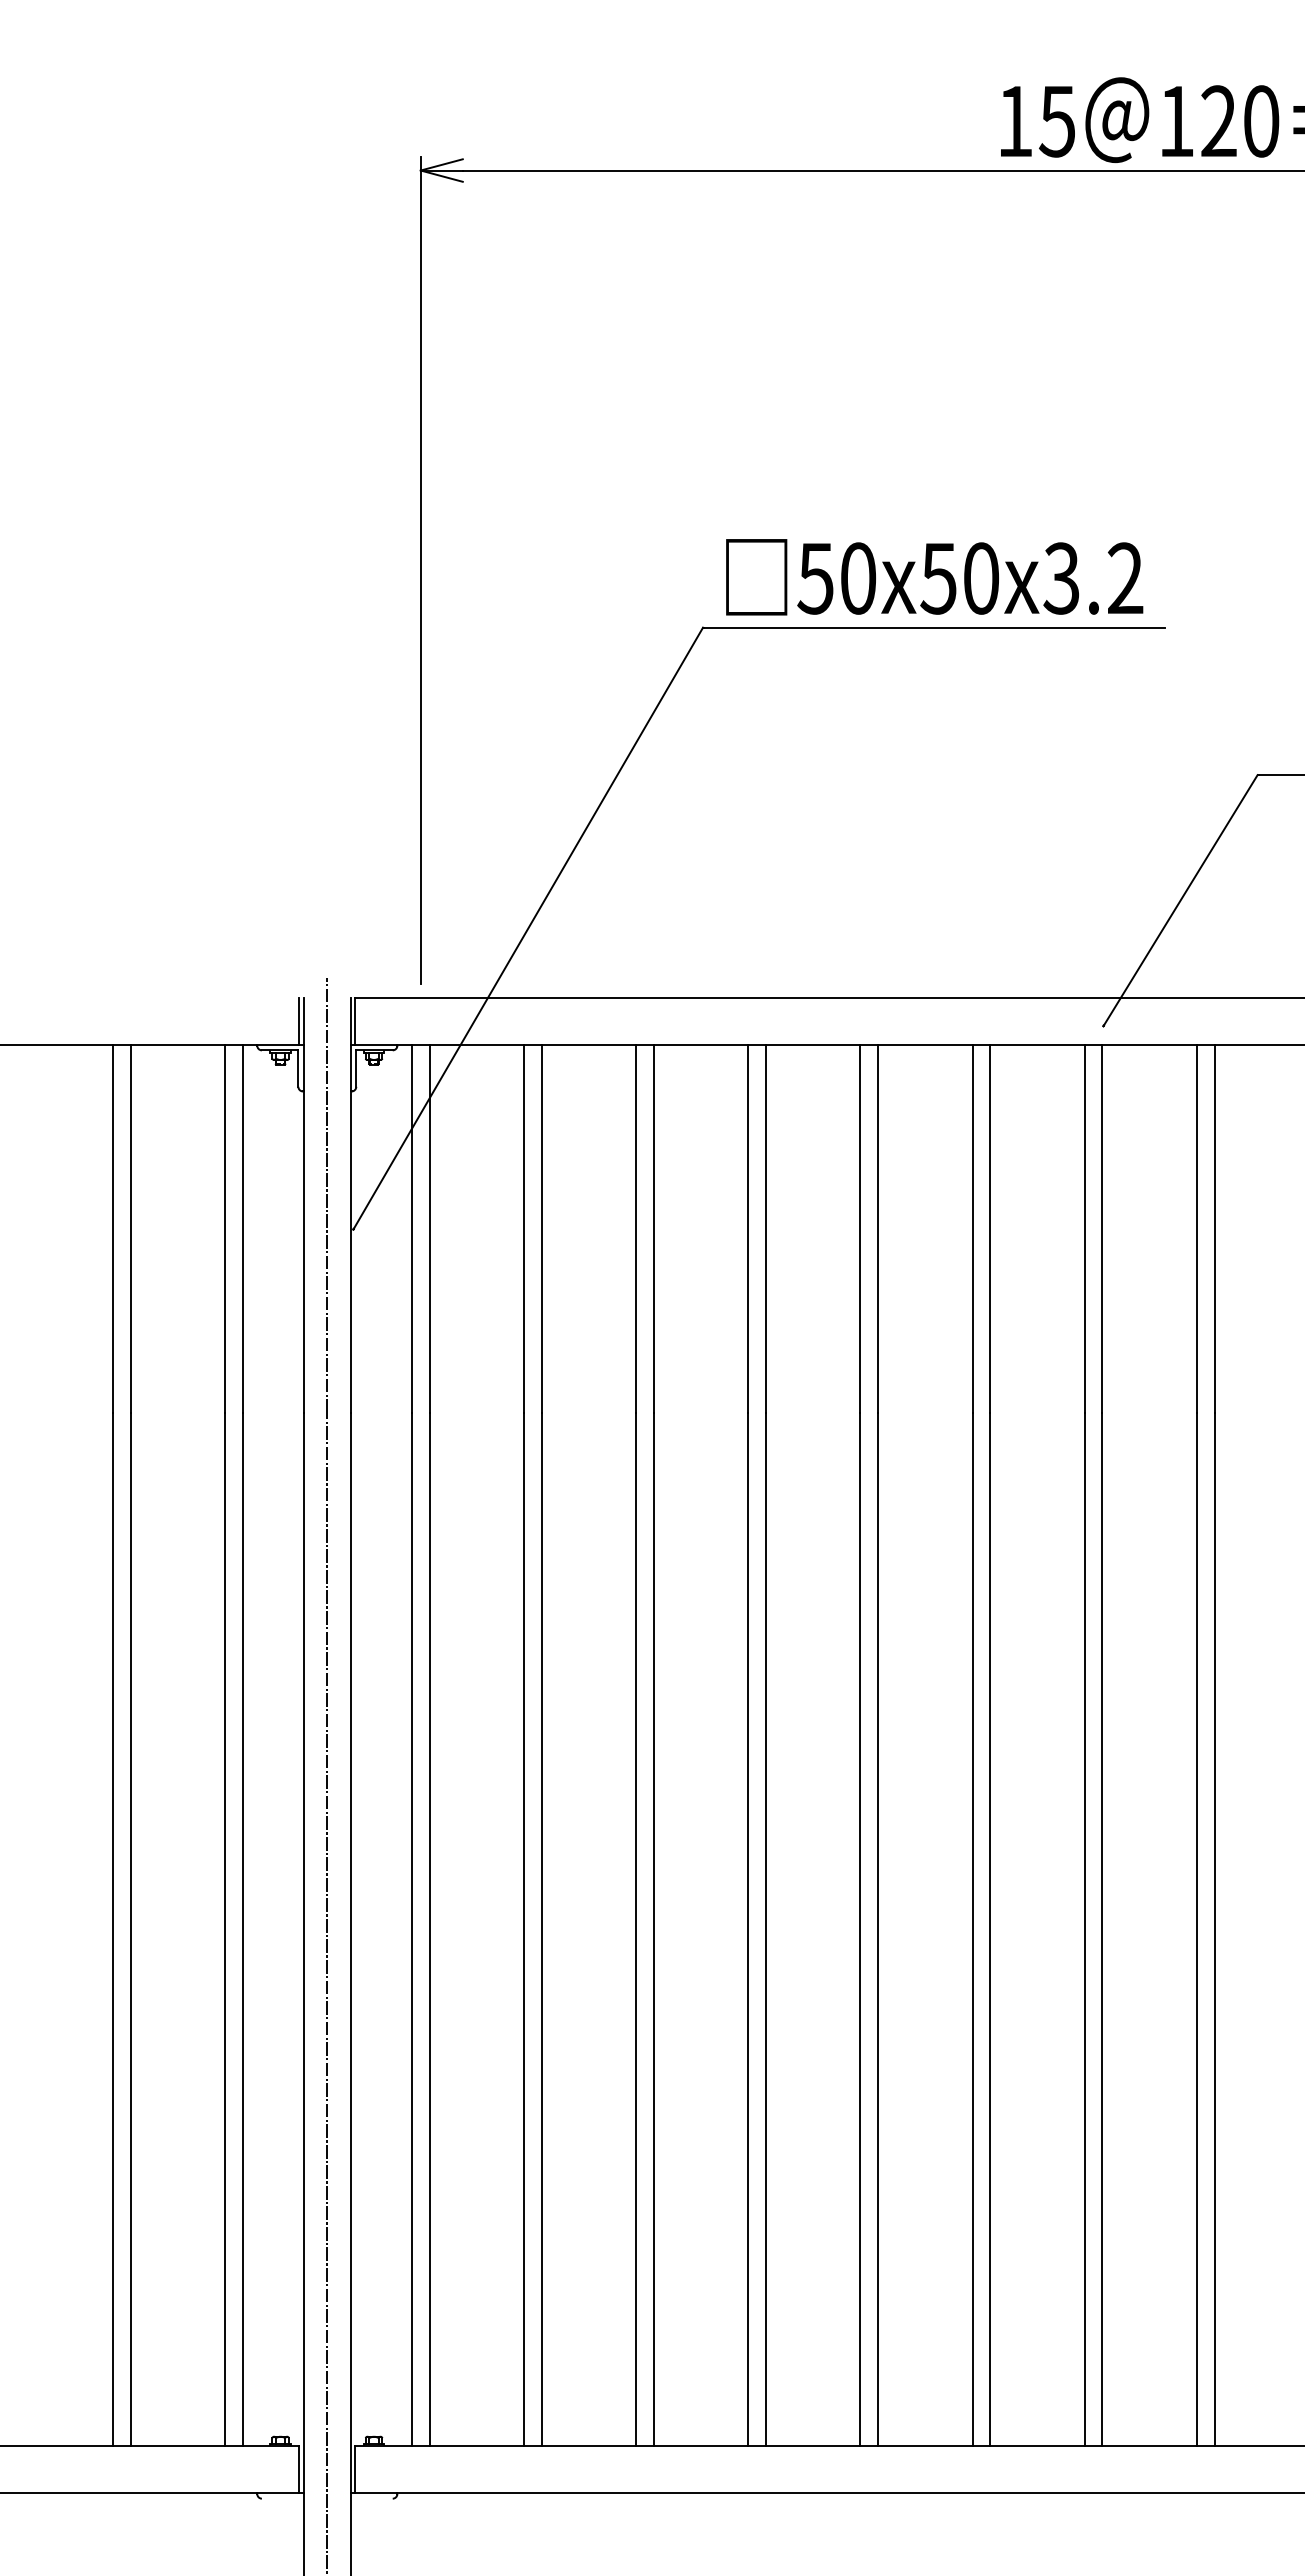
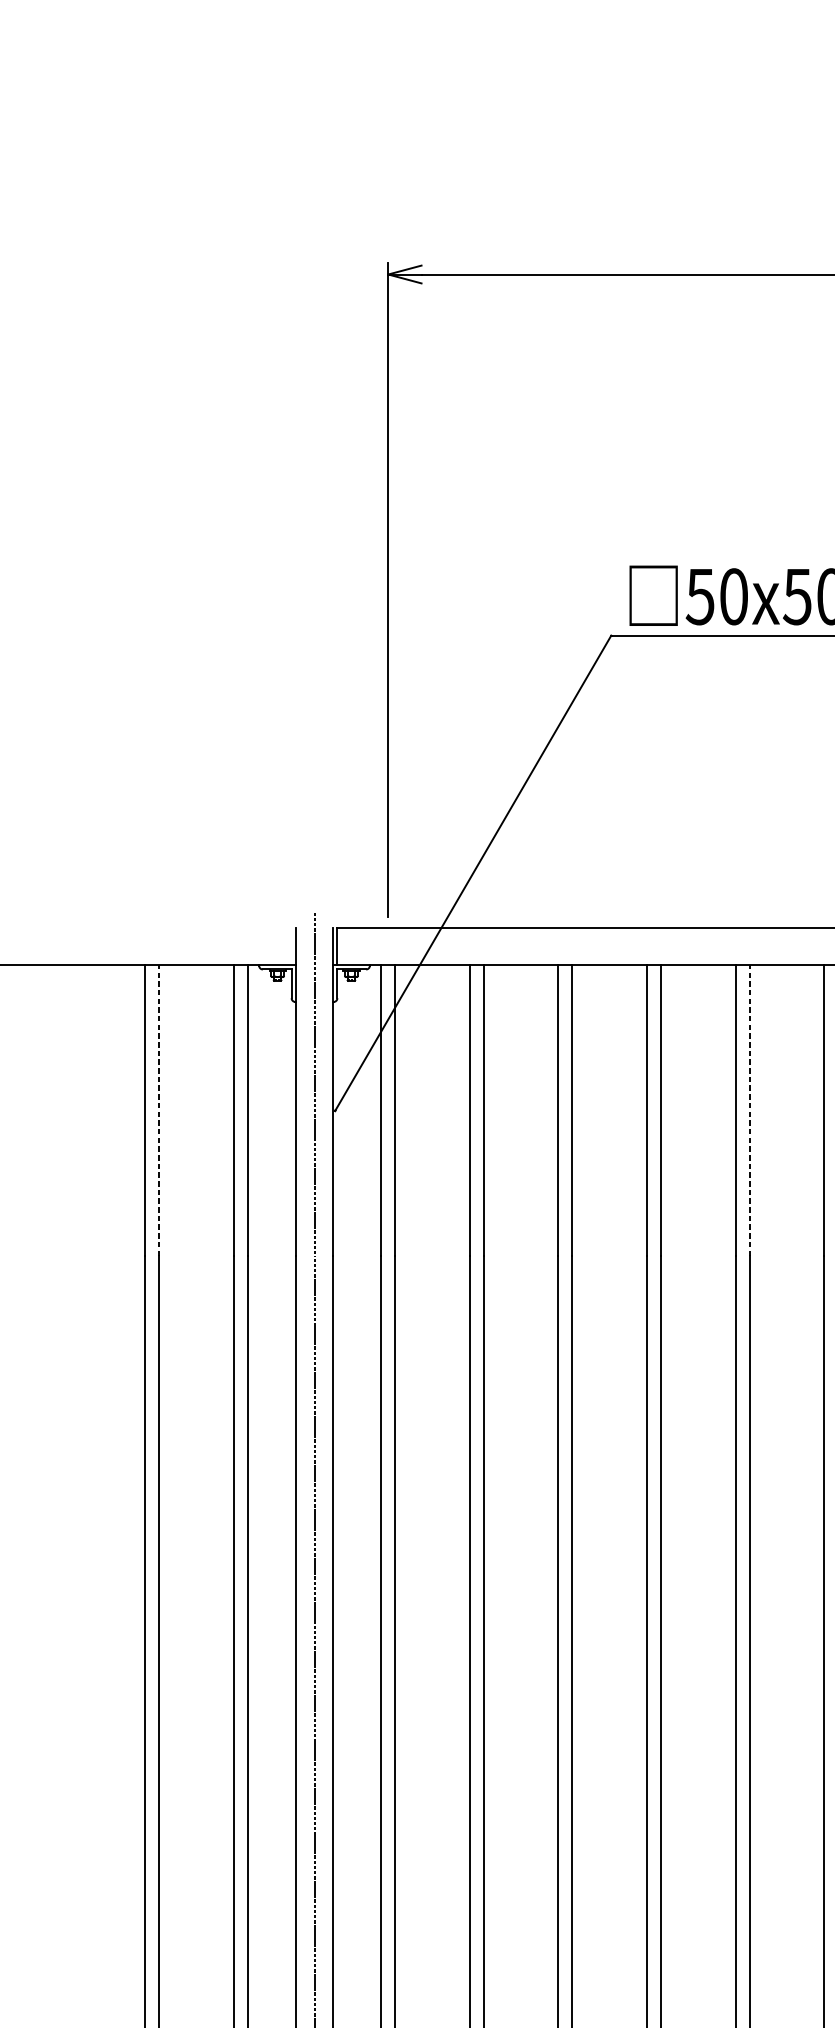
line: (299, 1021) -> (292, 946), removed
line: (130, 1228) -> (159, 1110), solid -> dashed
line: (878, 1228) -> (749, 1110), solid -> dashed

